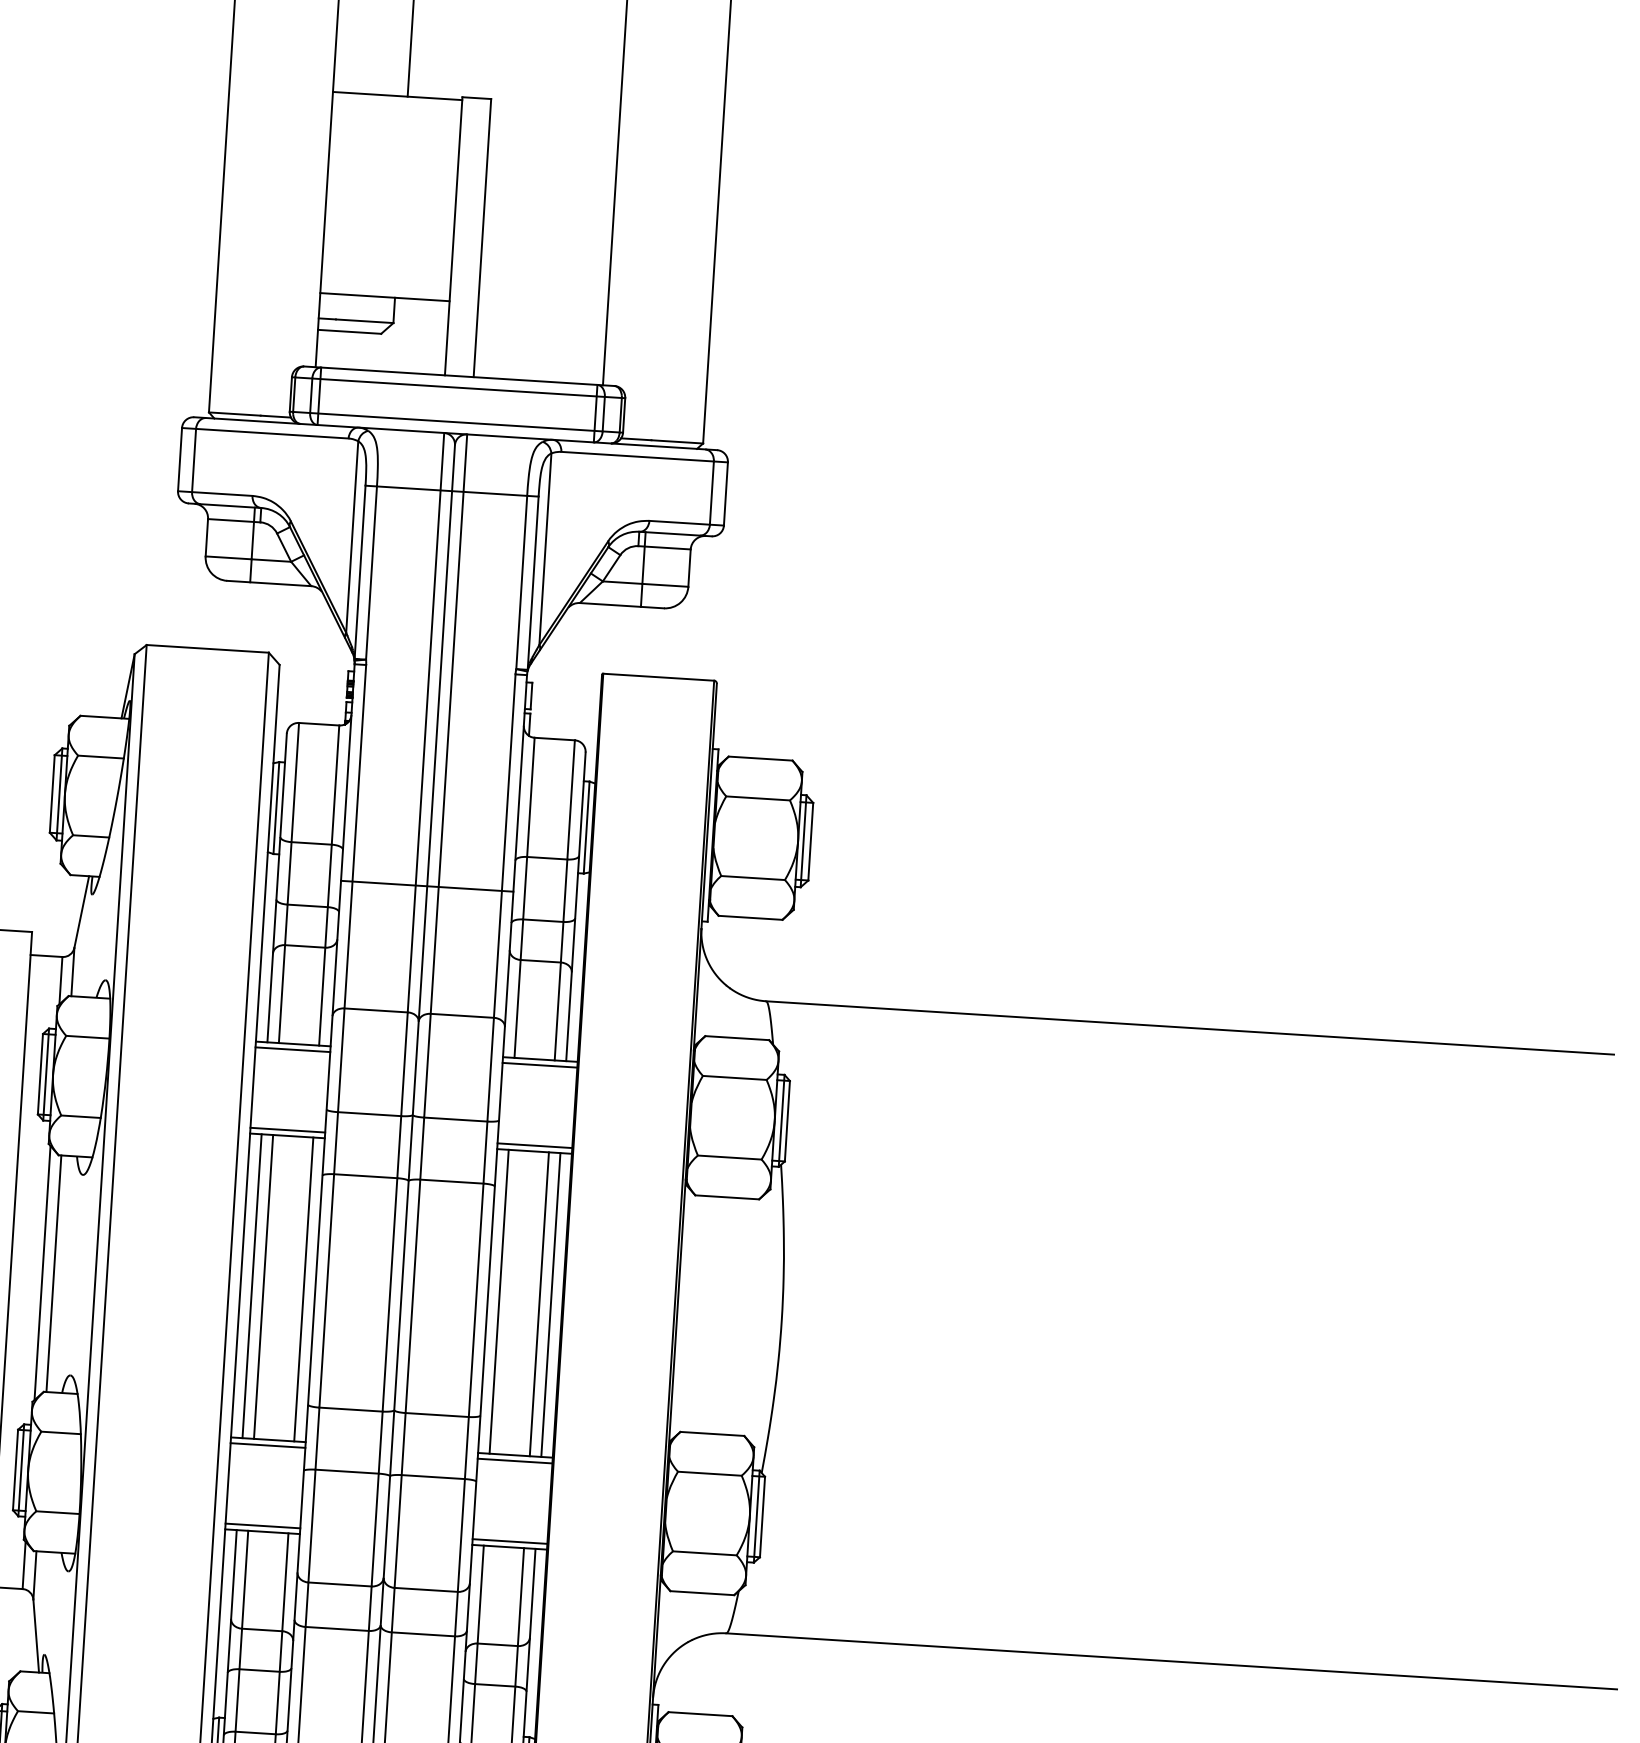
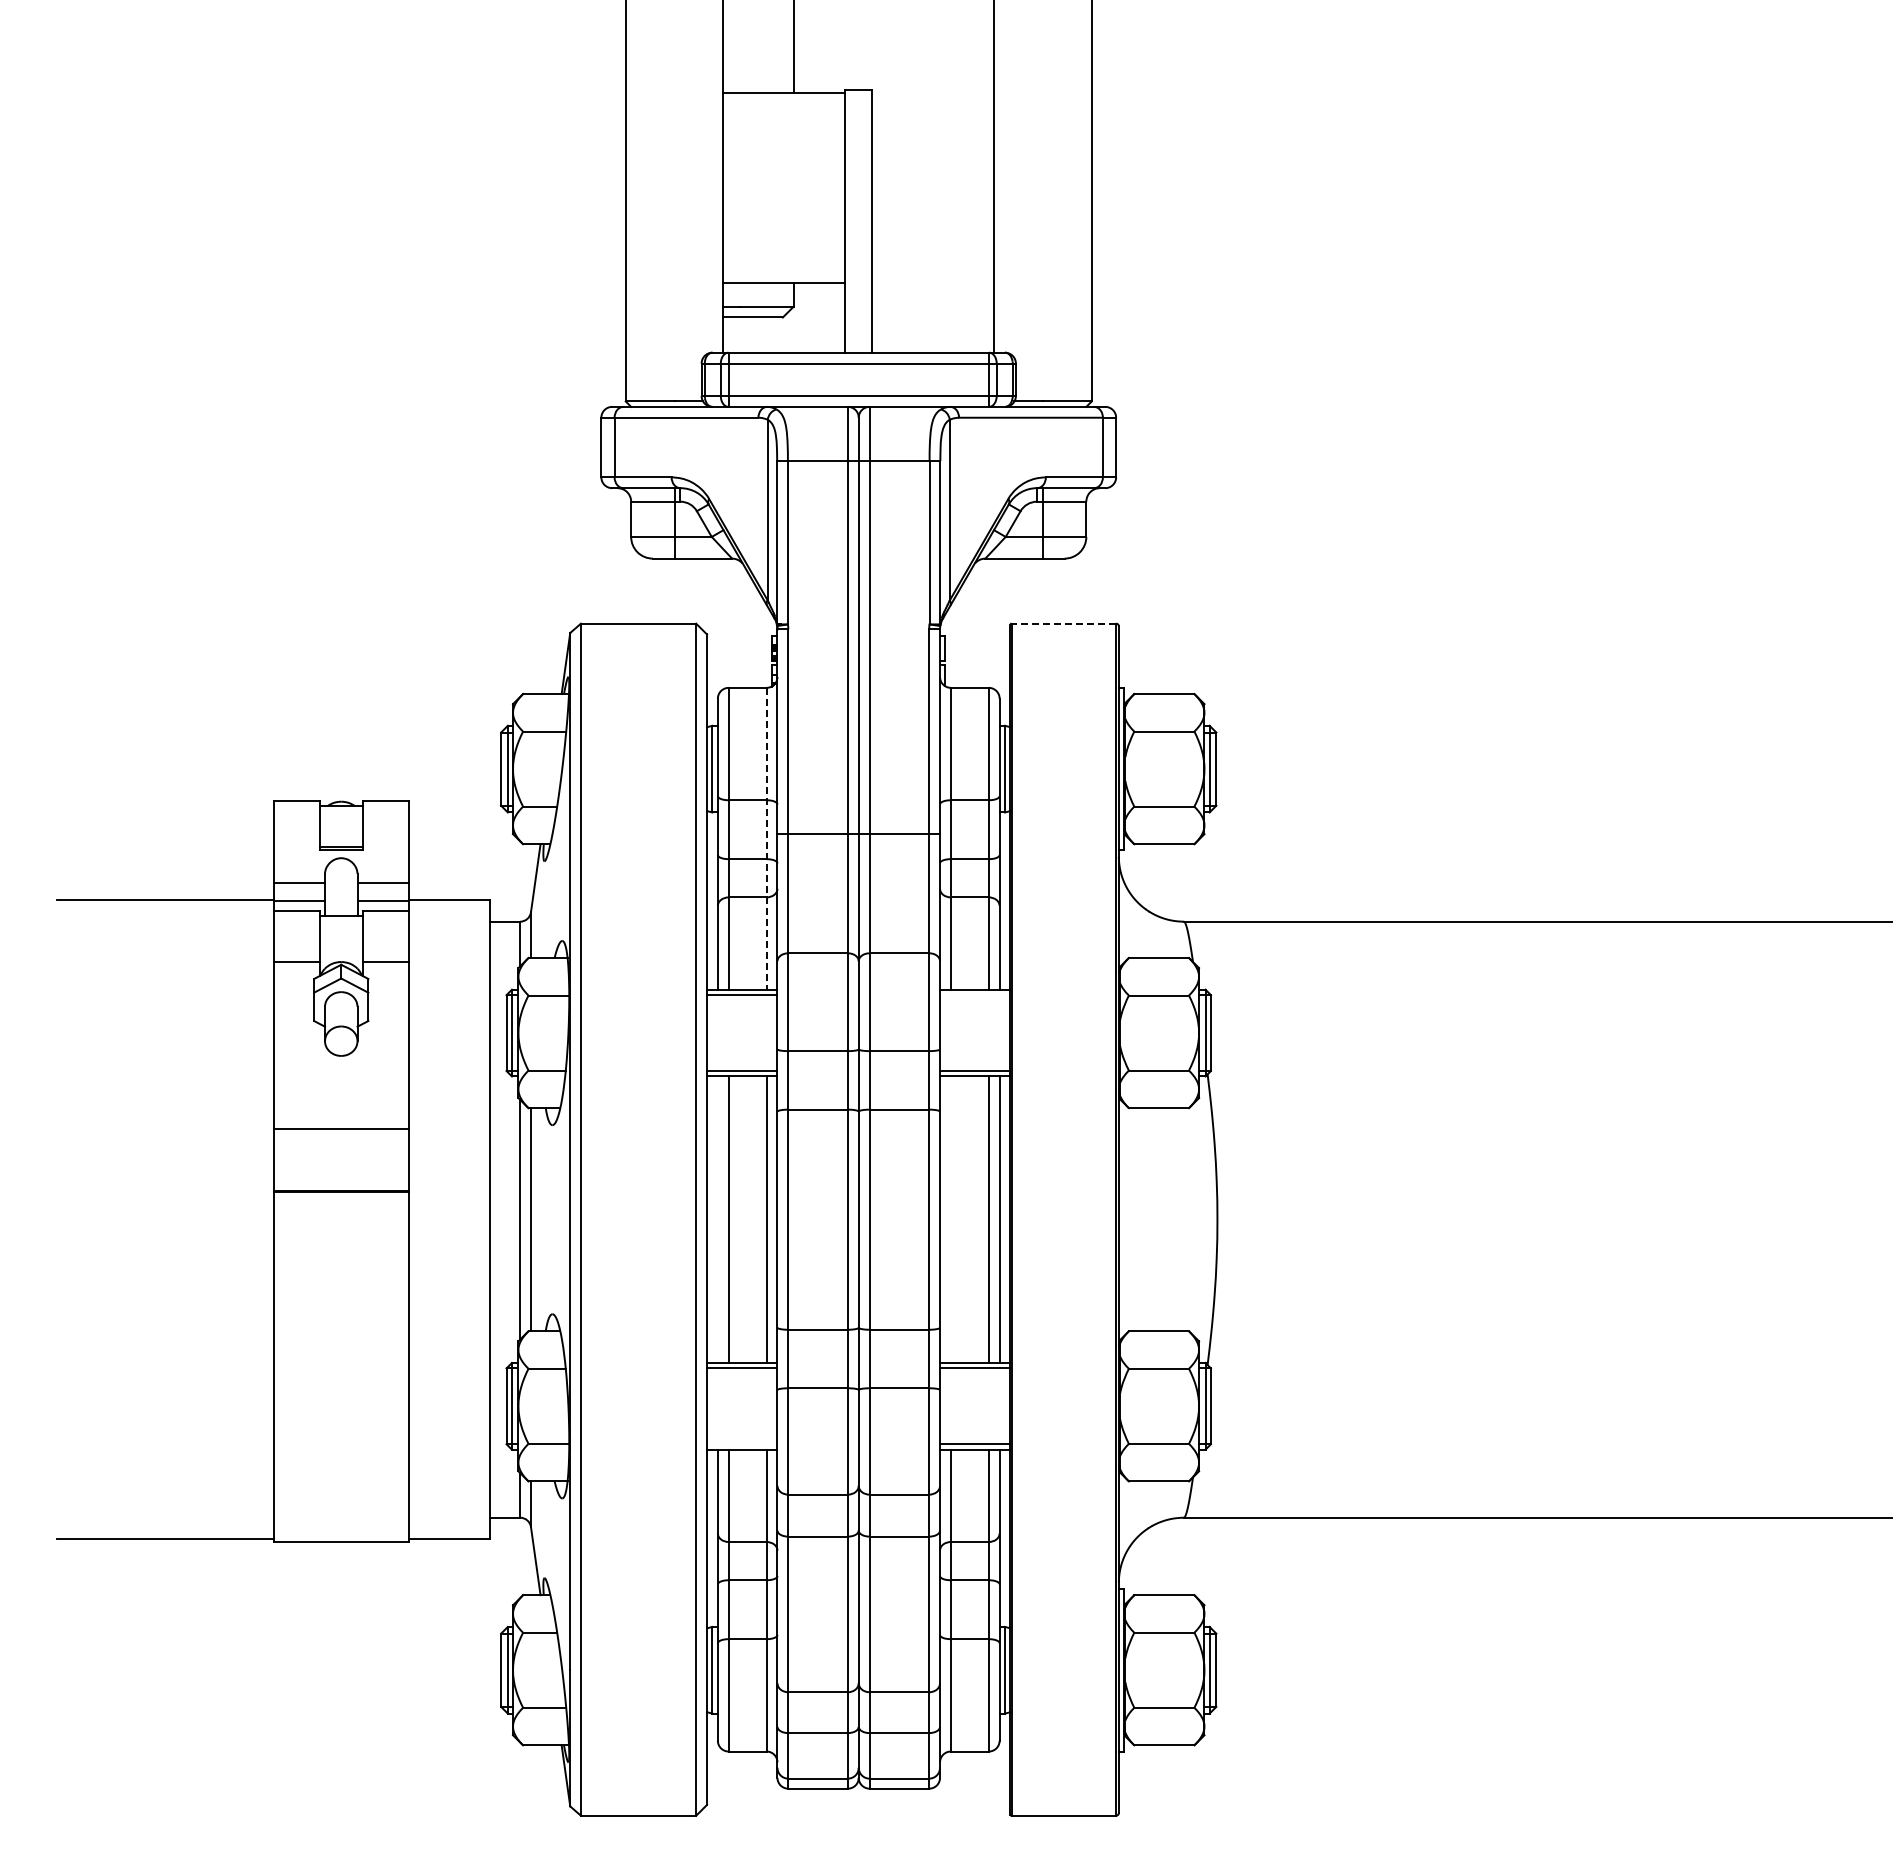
line: (658, 677) -> (1063, 623), solid -> dashed
line: (329, 885) -> (766, 838), solid -> dashed
line: (540, 1065) -> (975, 995), removed
line: (251, 1285) -> (717, 1219), removed
line: (498, 1301) -> (950, 1219), removed
line: (263, 1526) -> (742, 1444), removed

